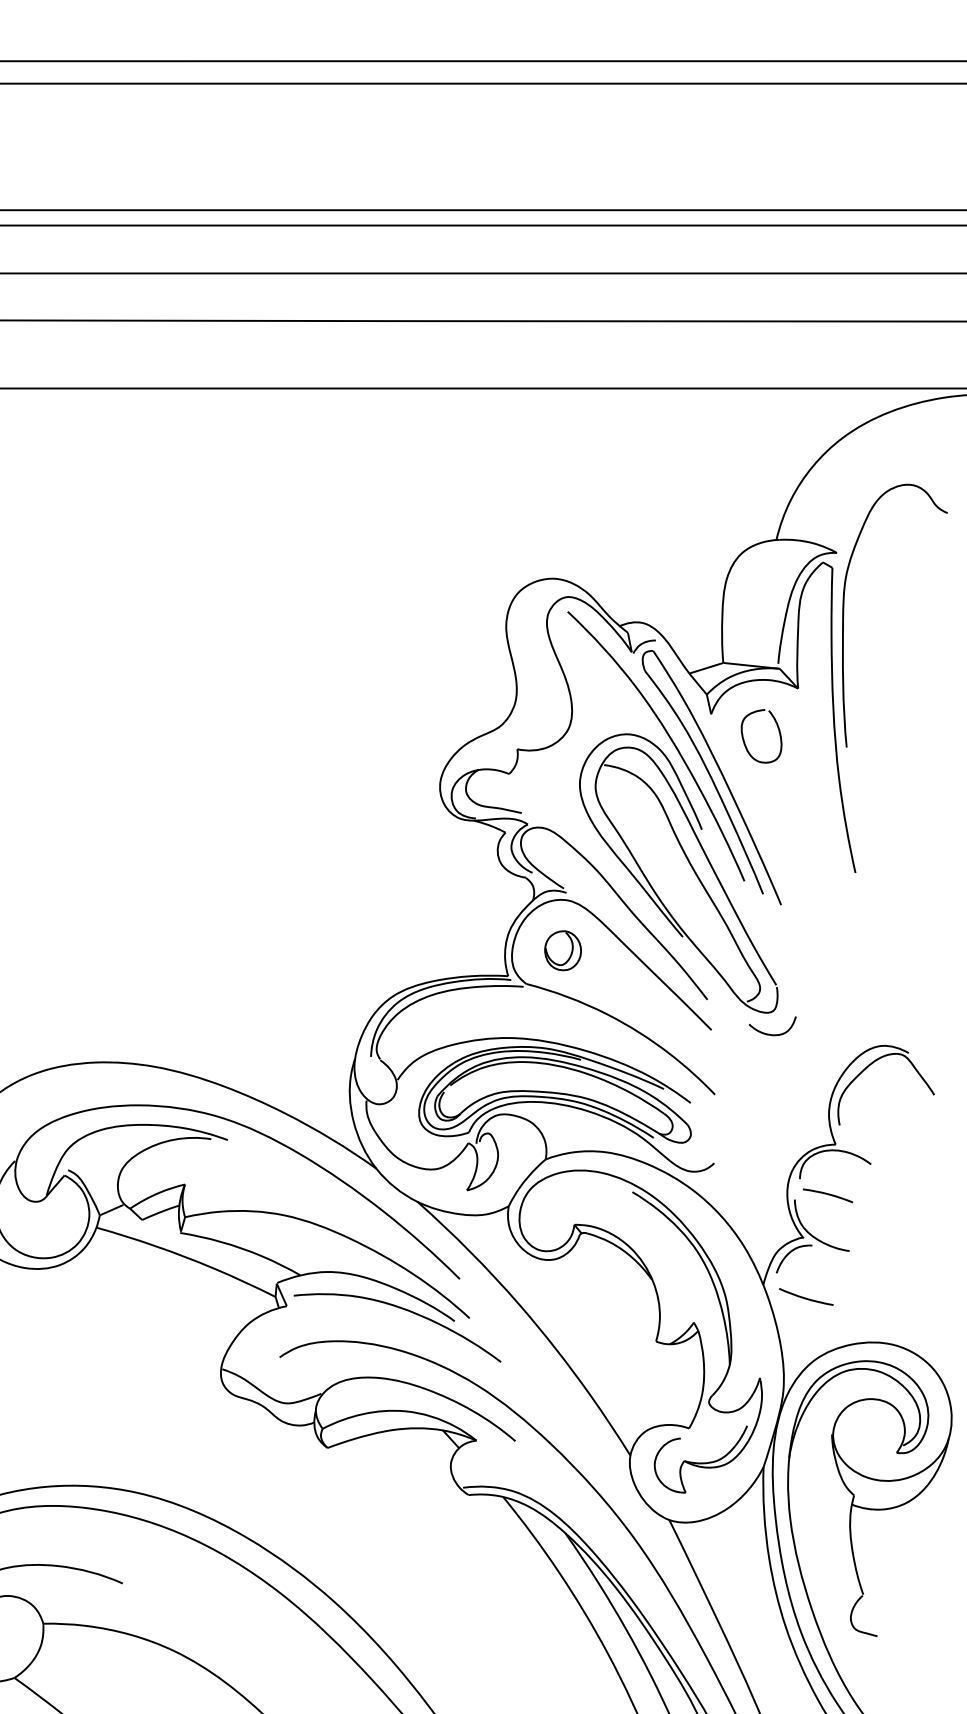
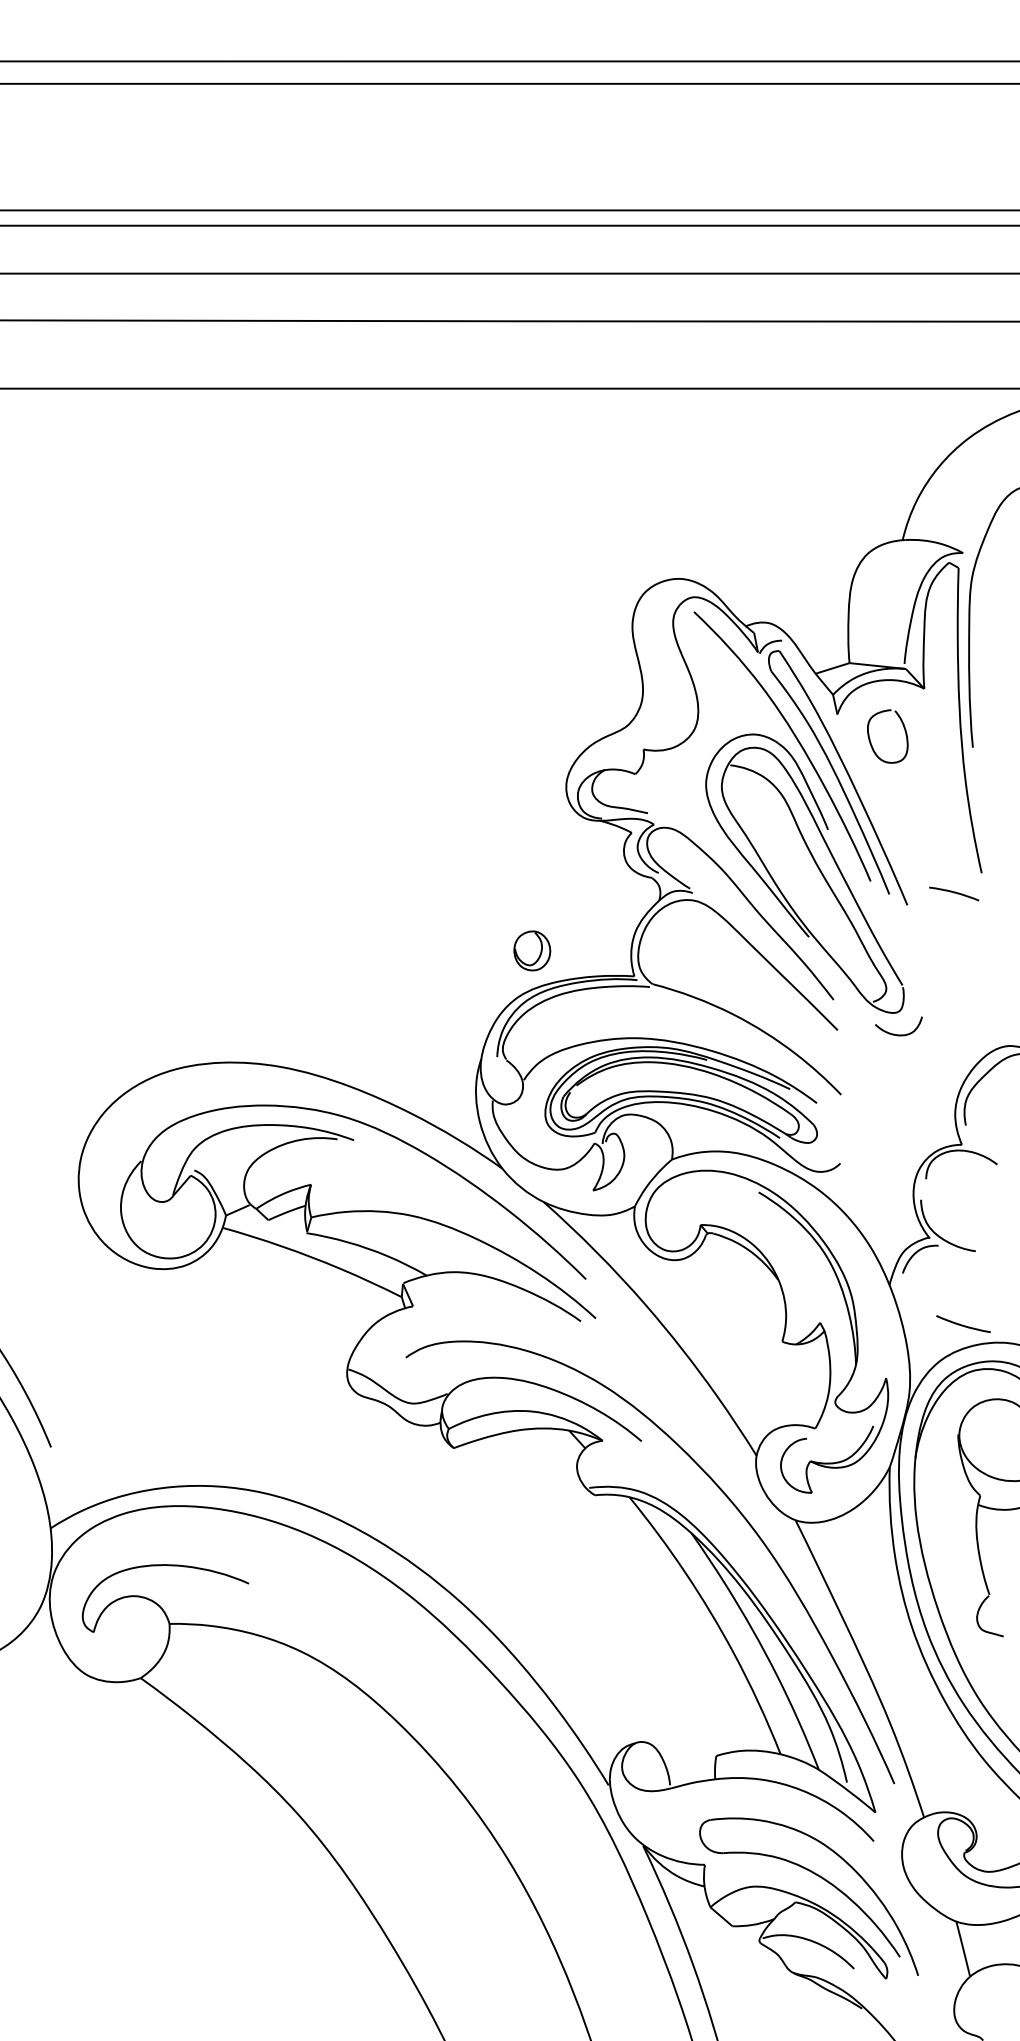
part: (563, 950) -> (532, 950), moved
curve: (828, 1195) -> (954, 893), moved
curve: (805, 1297) -> (962, 1324), moved
curve: (404, 1310) -> (530, 1310), removed

